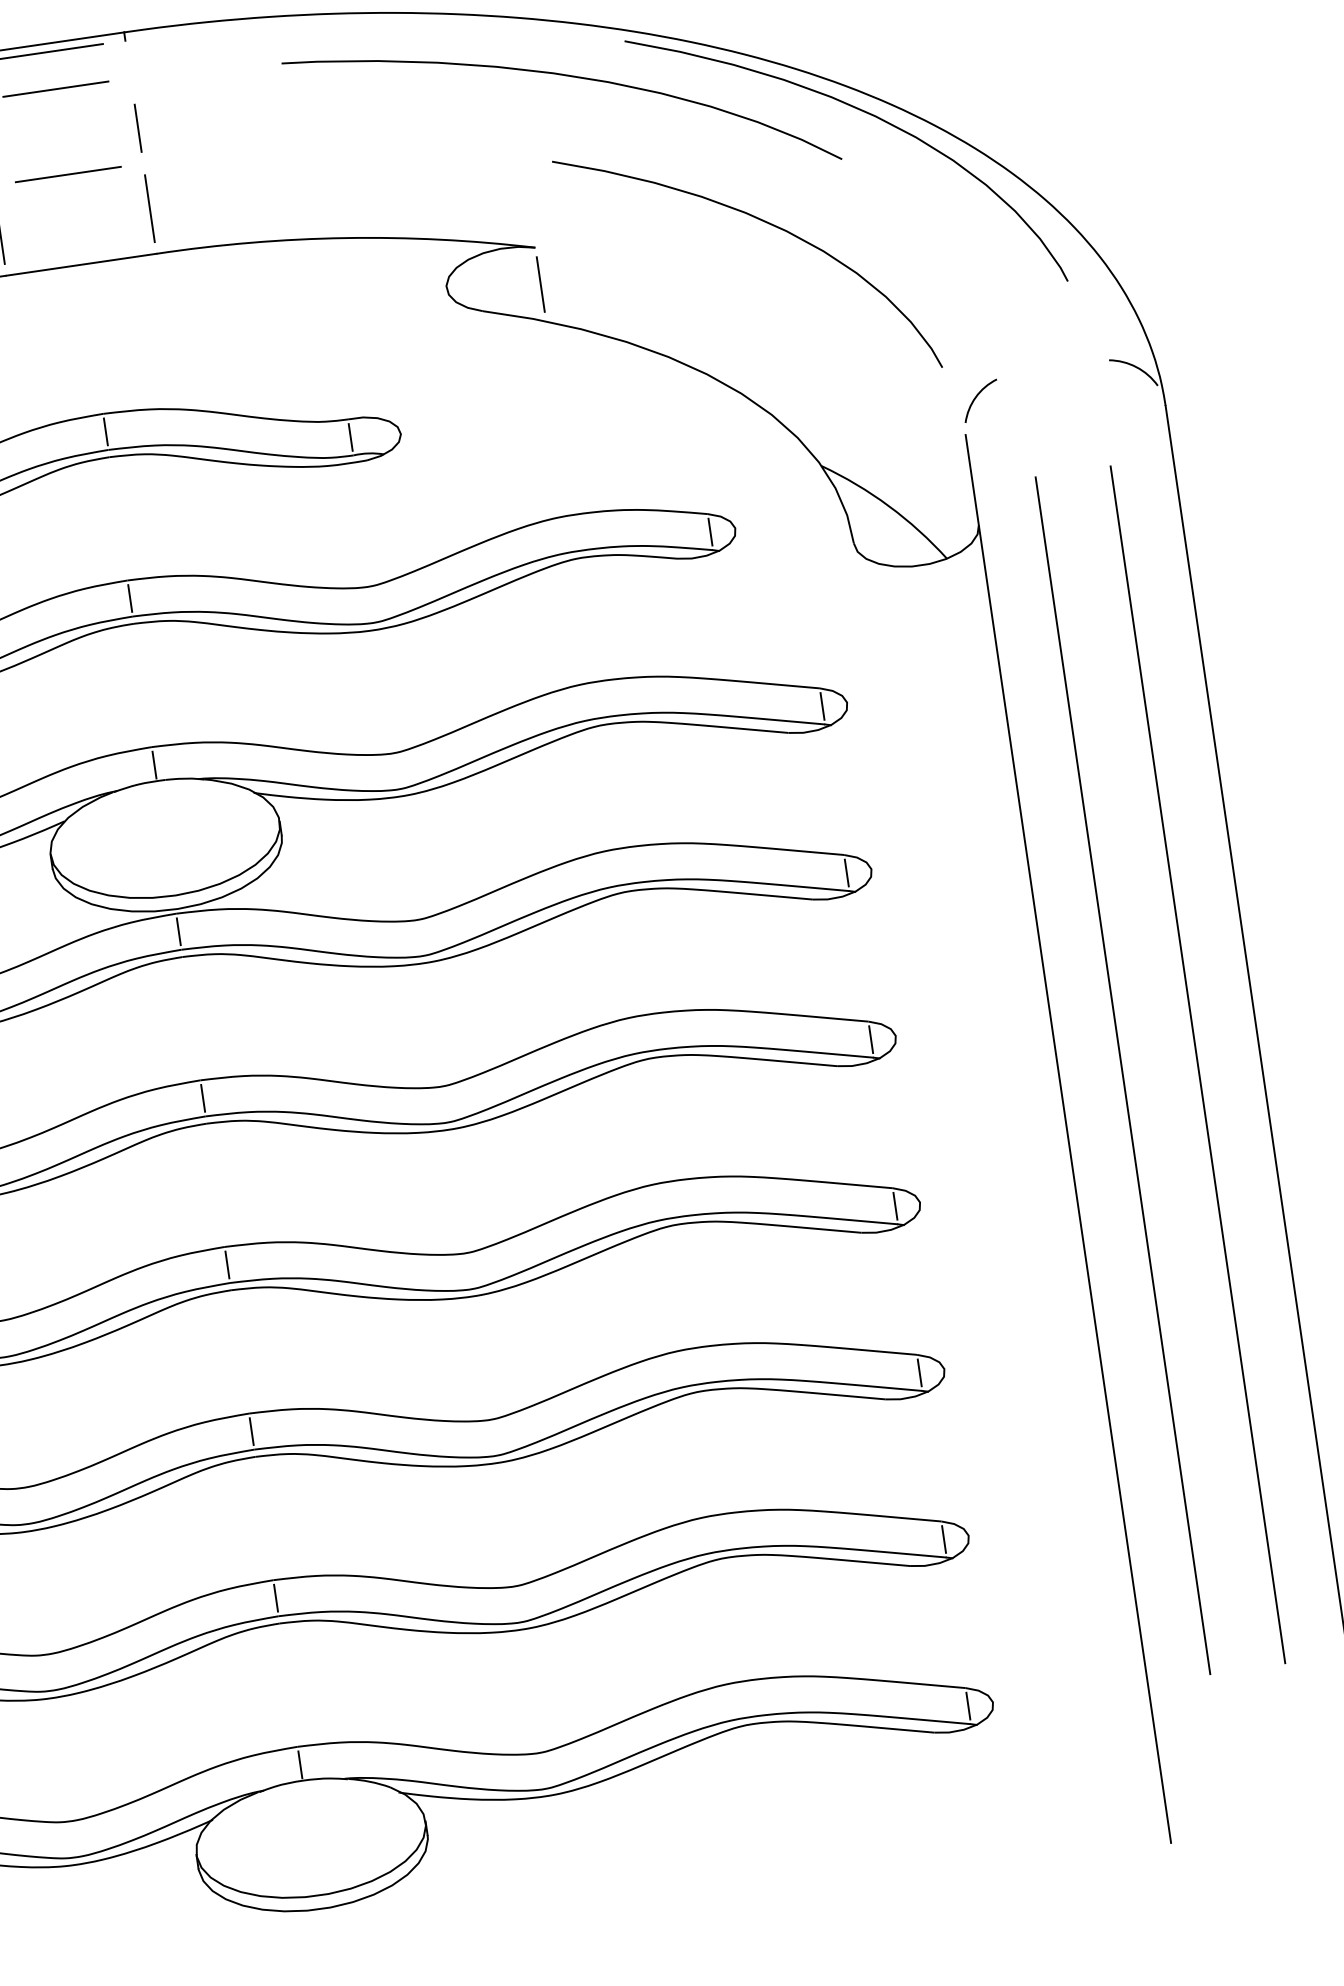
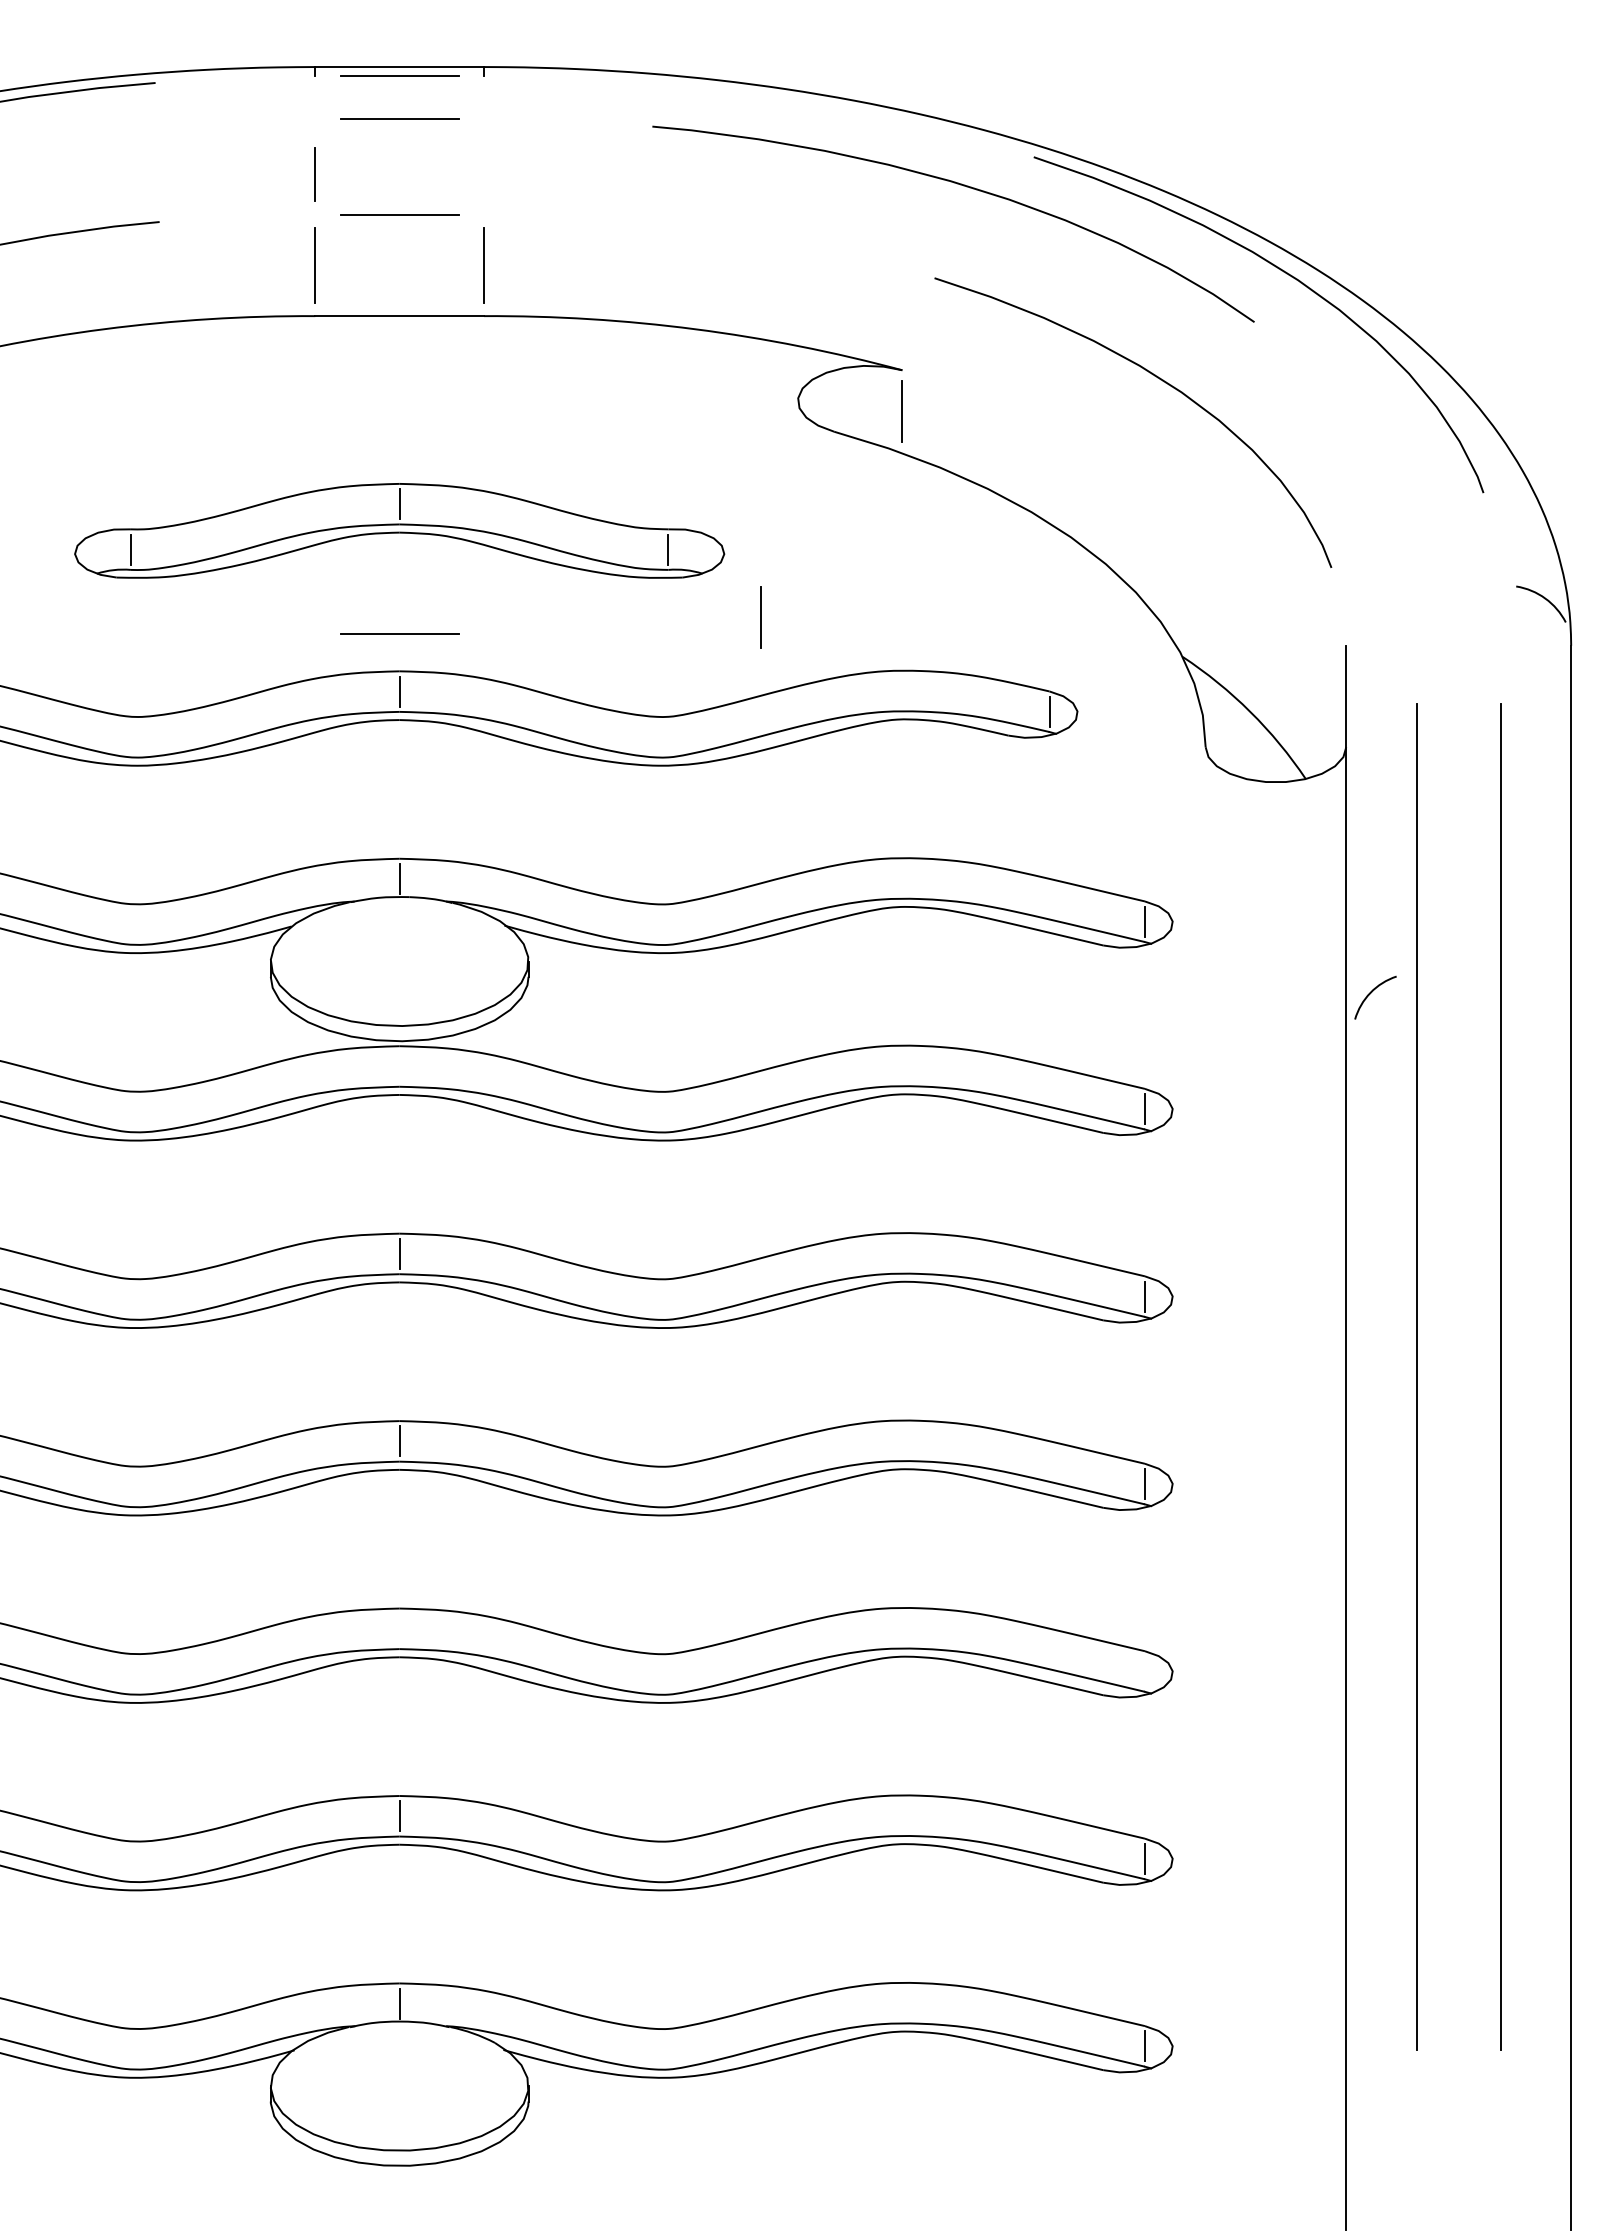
line: (138, 127) -> (484, 174), removed
arc: (976, 397) -> (1371, 993), moved
line: (441, 485) -> (760, 617), added
line: (122, 546) -> (399, 633), added
line: (178, 931) -> (399, 1066), removed
line: (919, 1372) -> (1144, 1671), removed
line: (251, 1431) -> (399, 1628), removed

